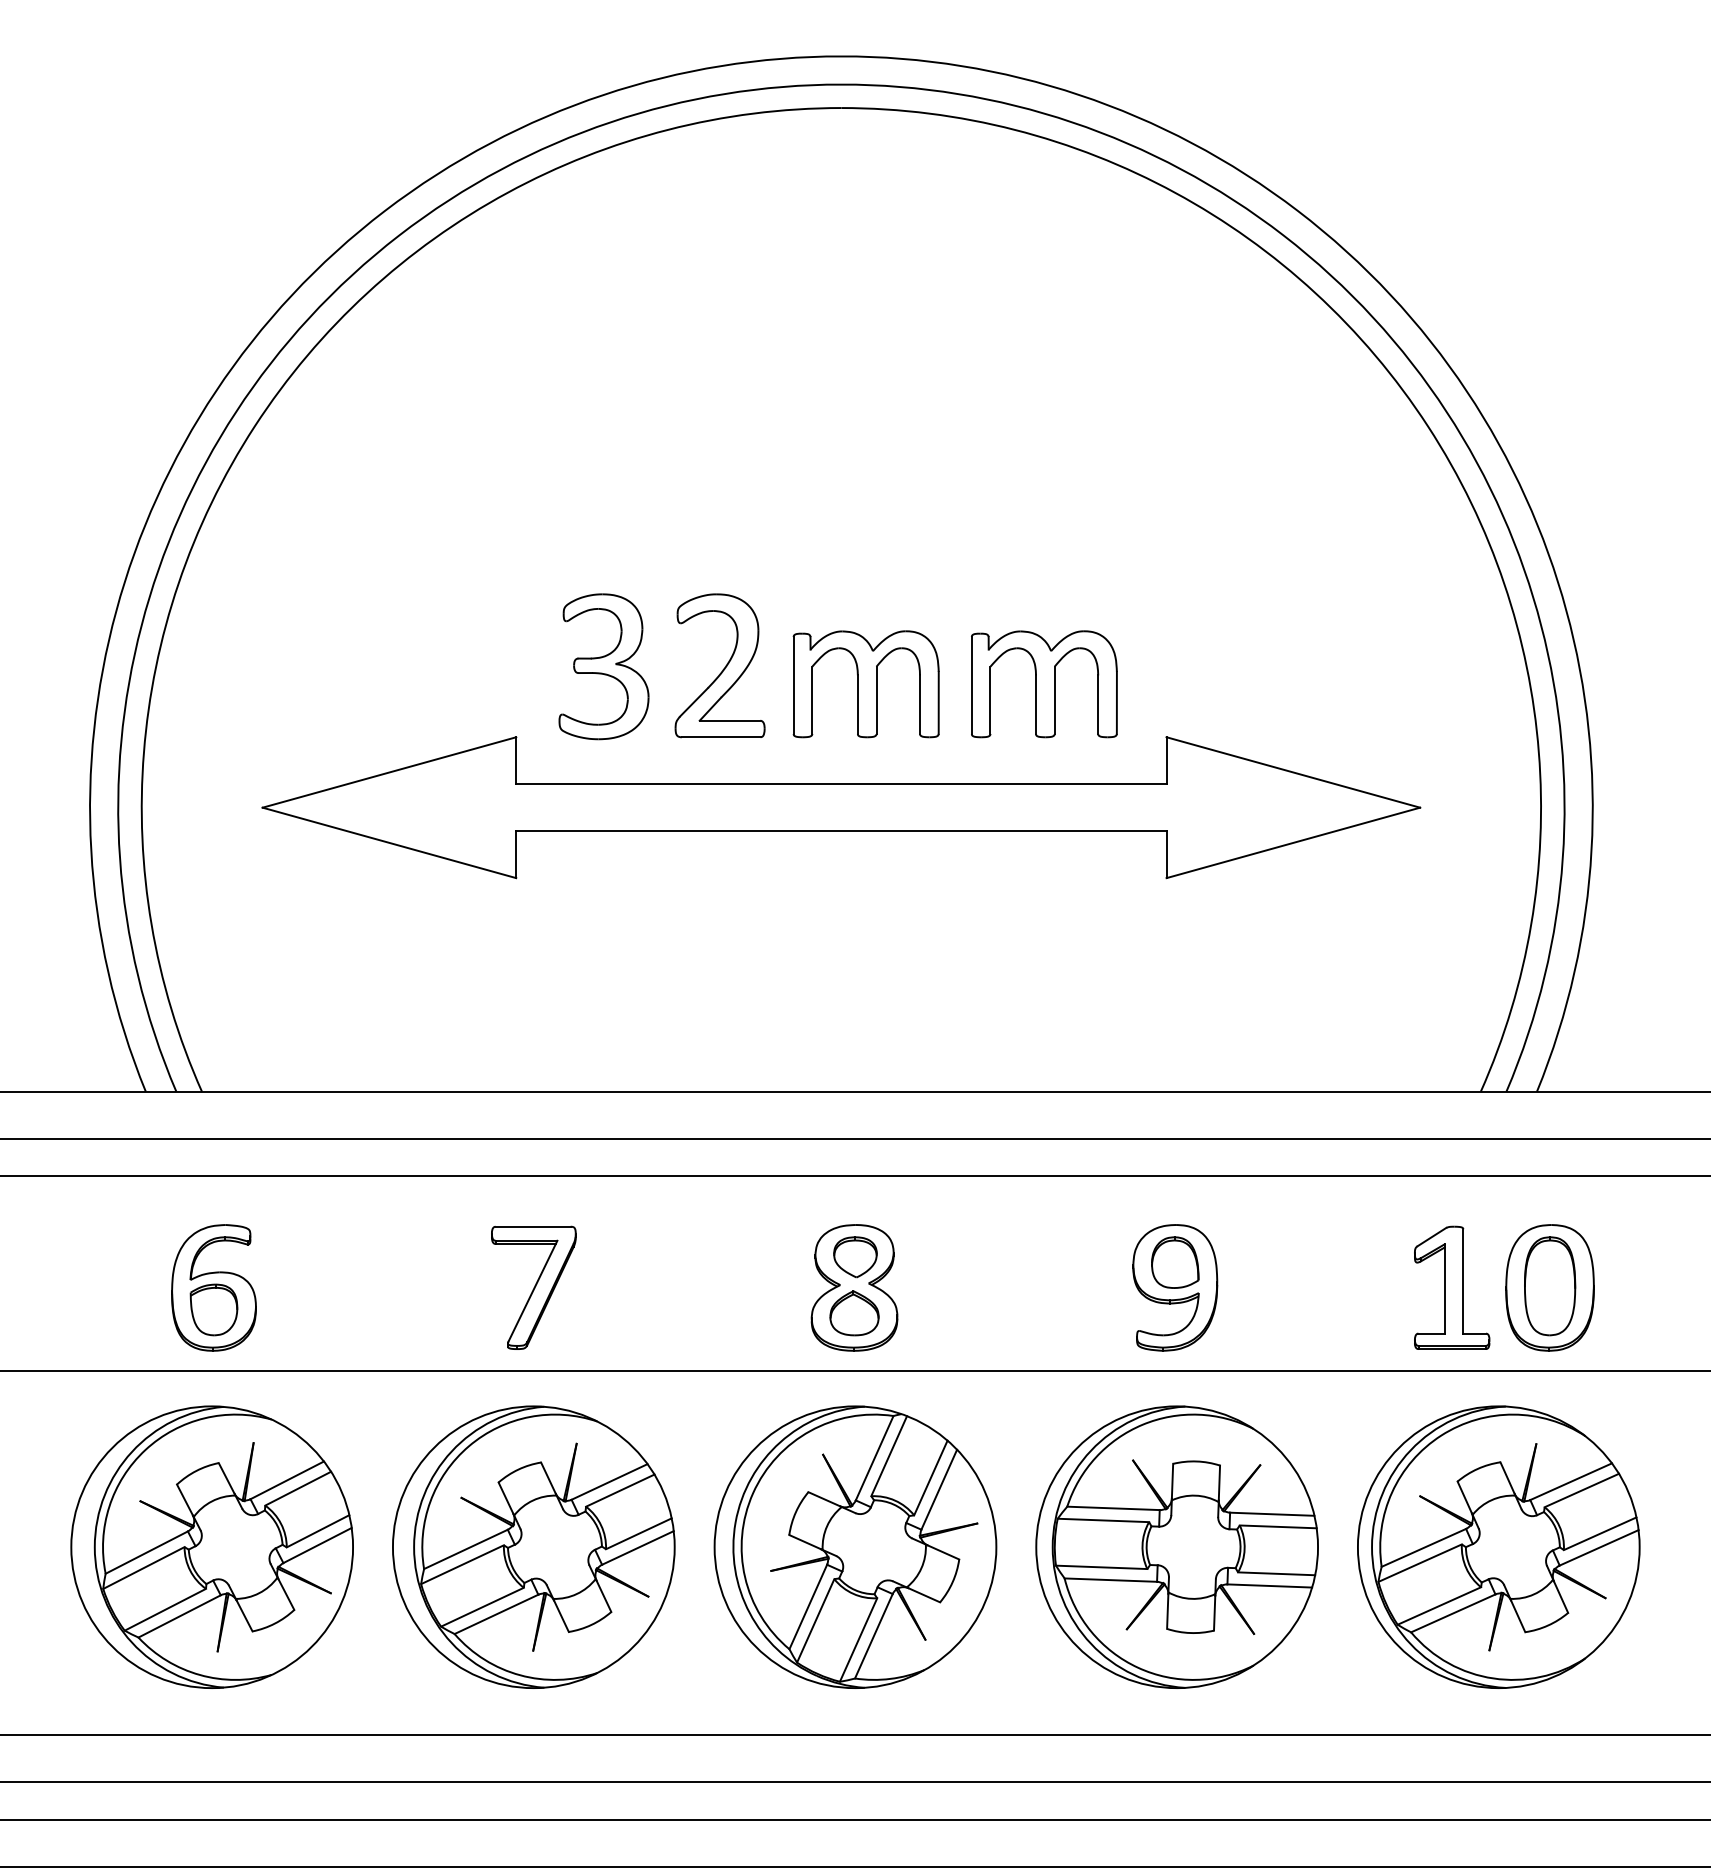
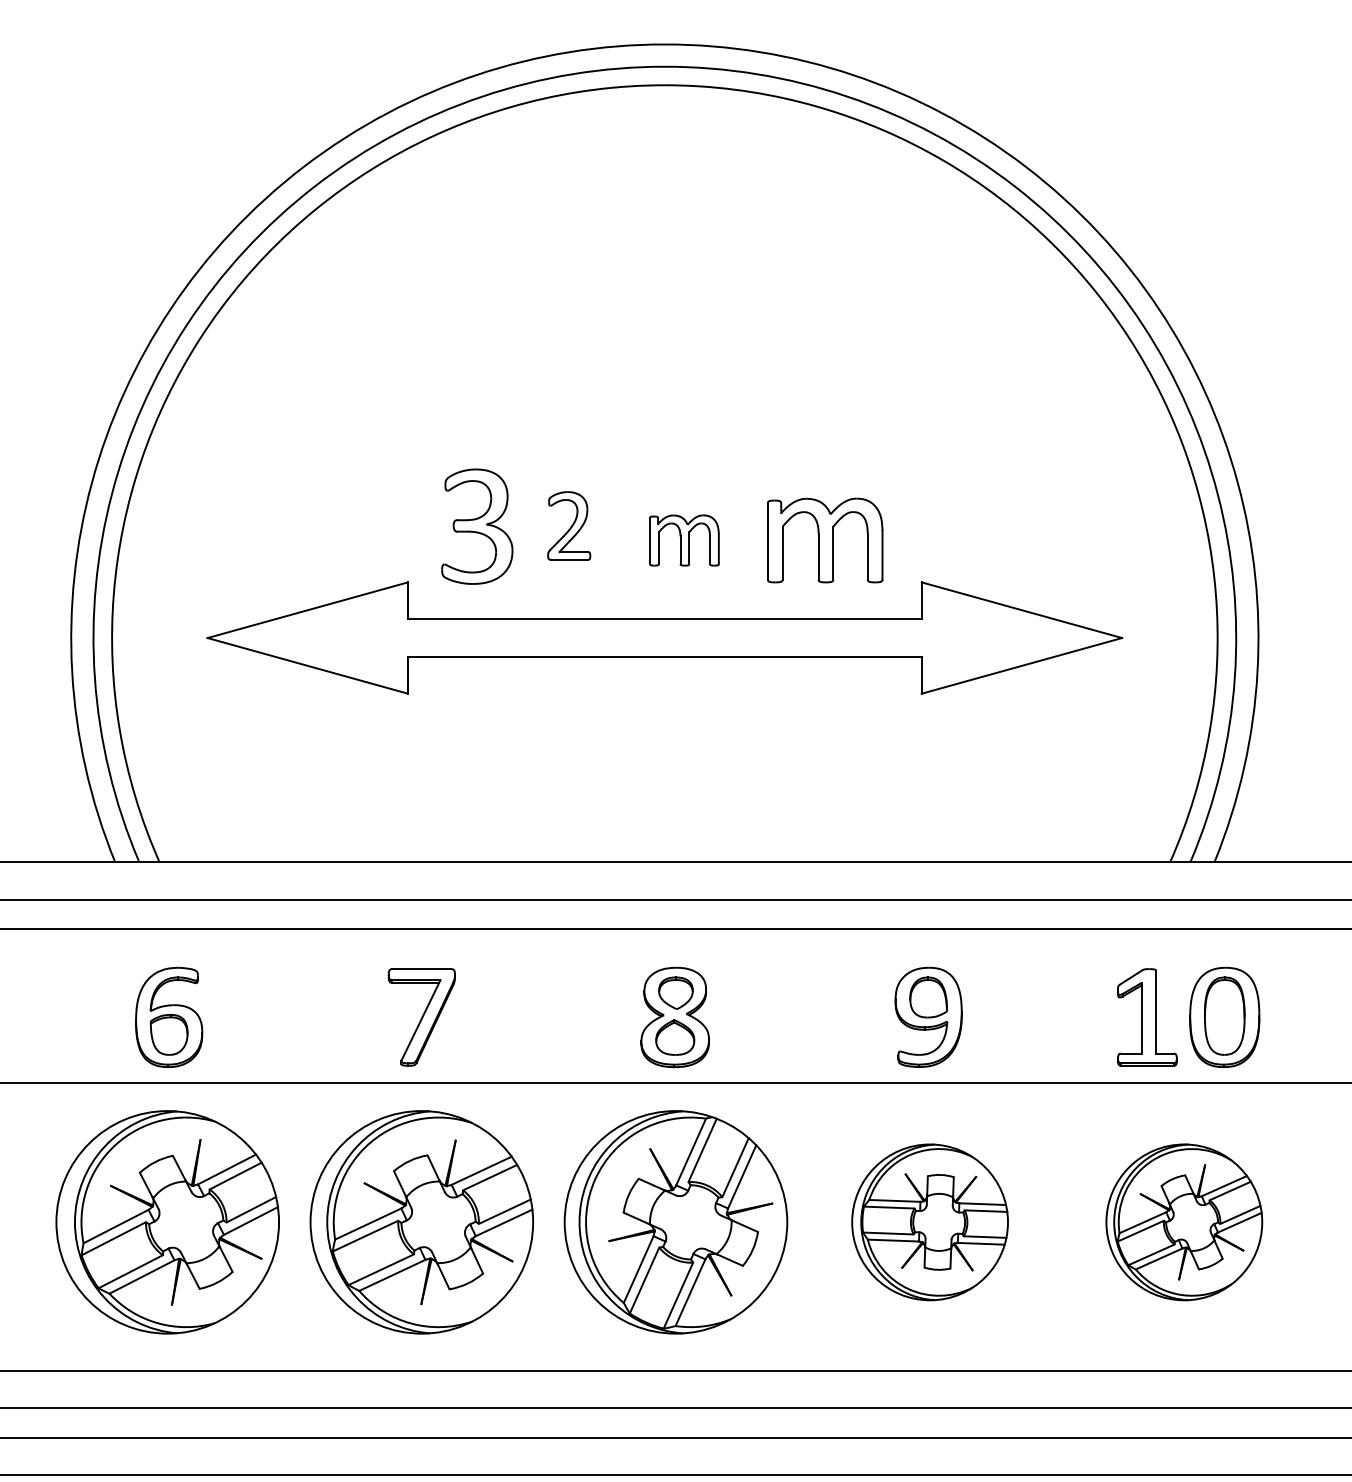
part: (720, 665) -> (569, 525), size x0.6
part: (866, 684) -> (684, 540), size x0.6
part: (1176, 1547) -> (929, 1222), size x0.7
part: (1499, 1547) -> (1184, 1222), size x0.7

